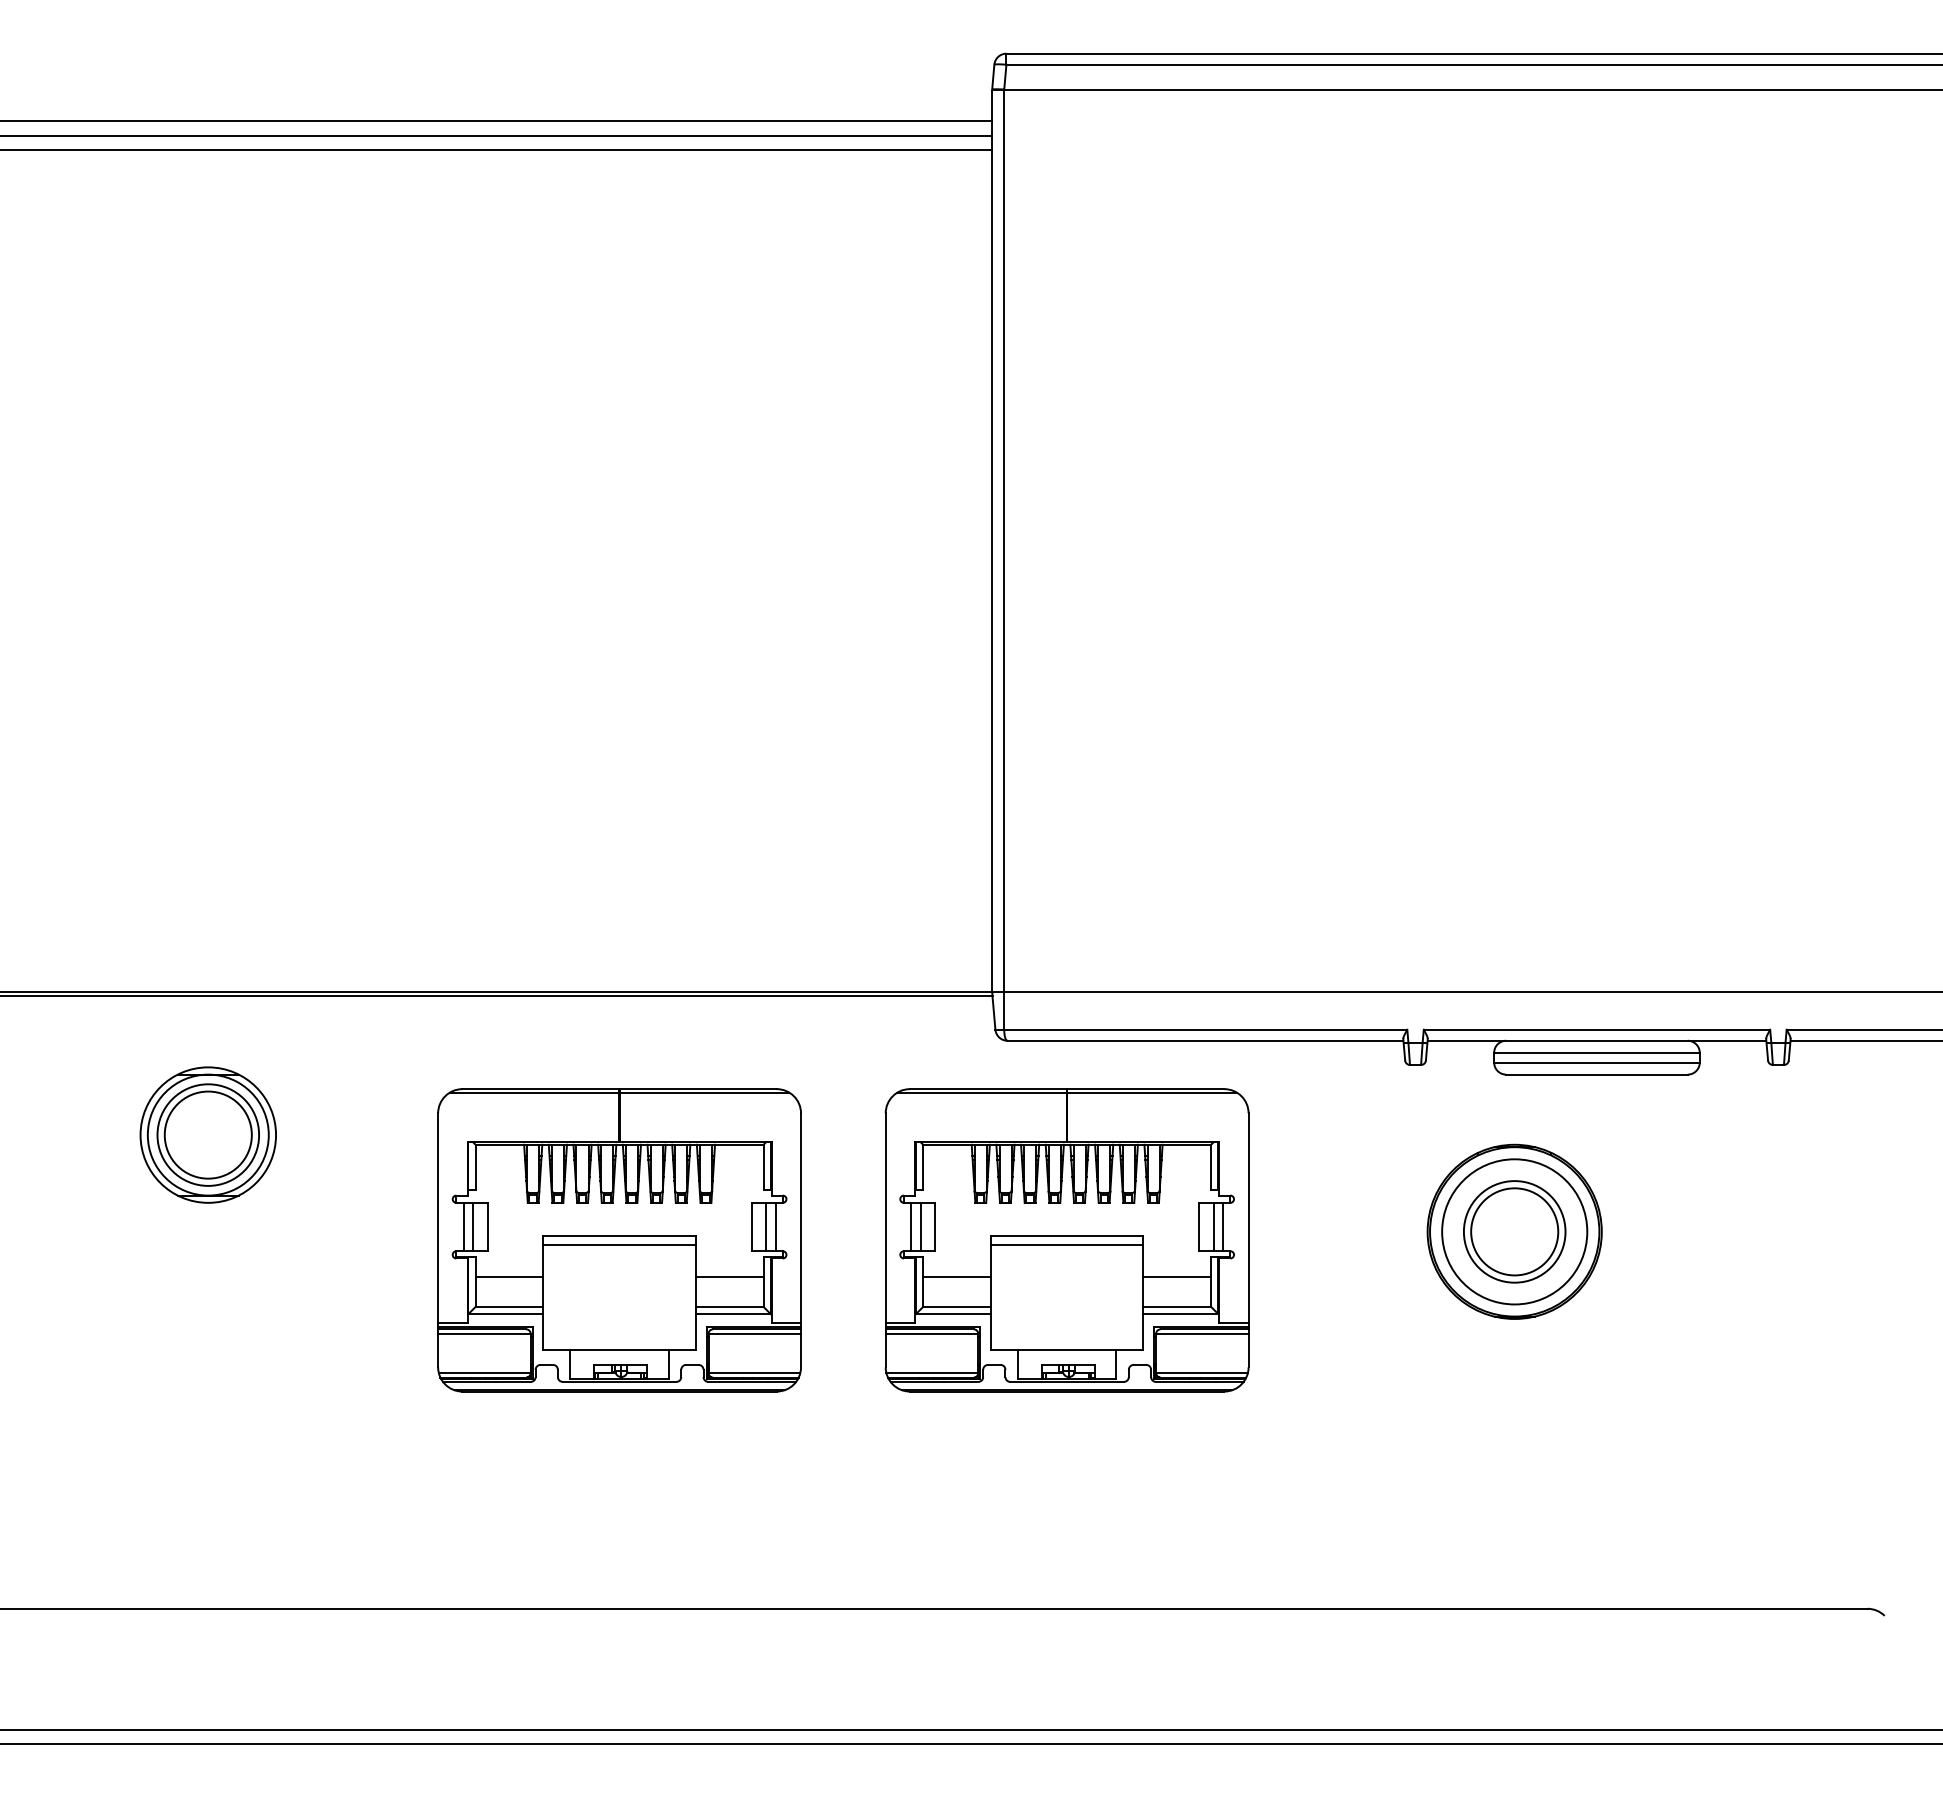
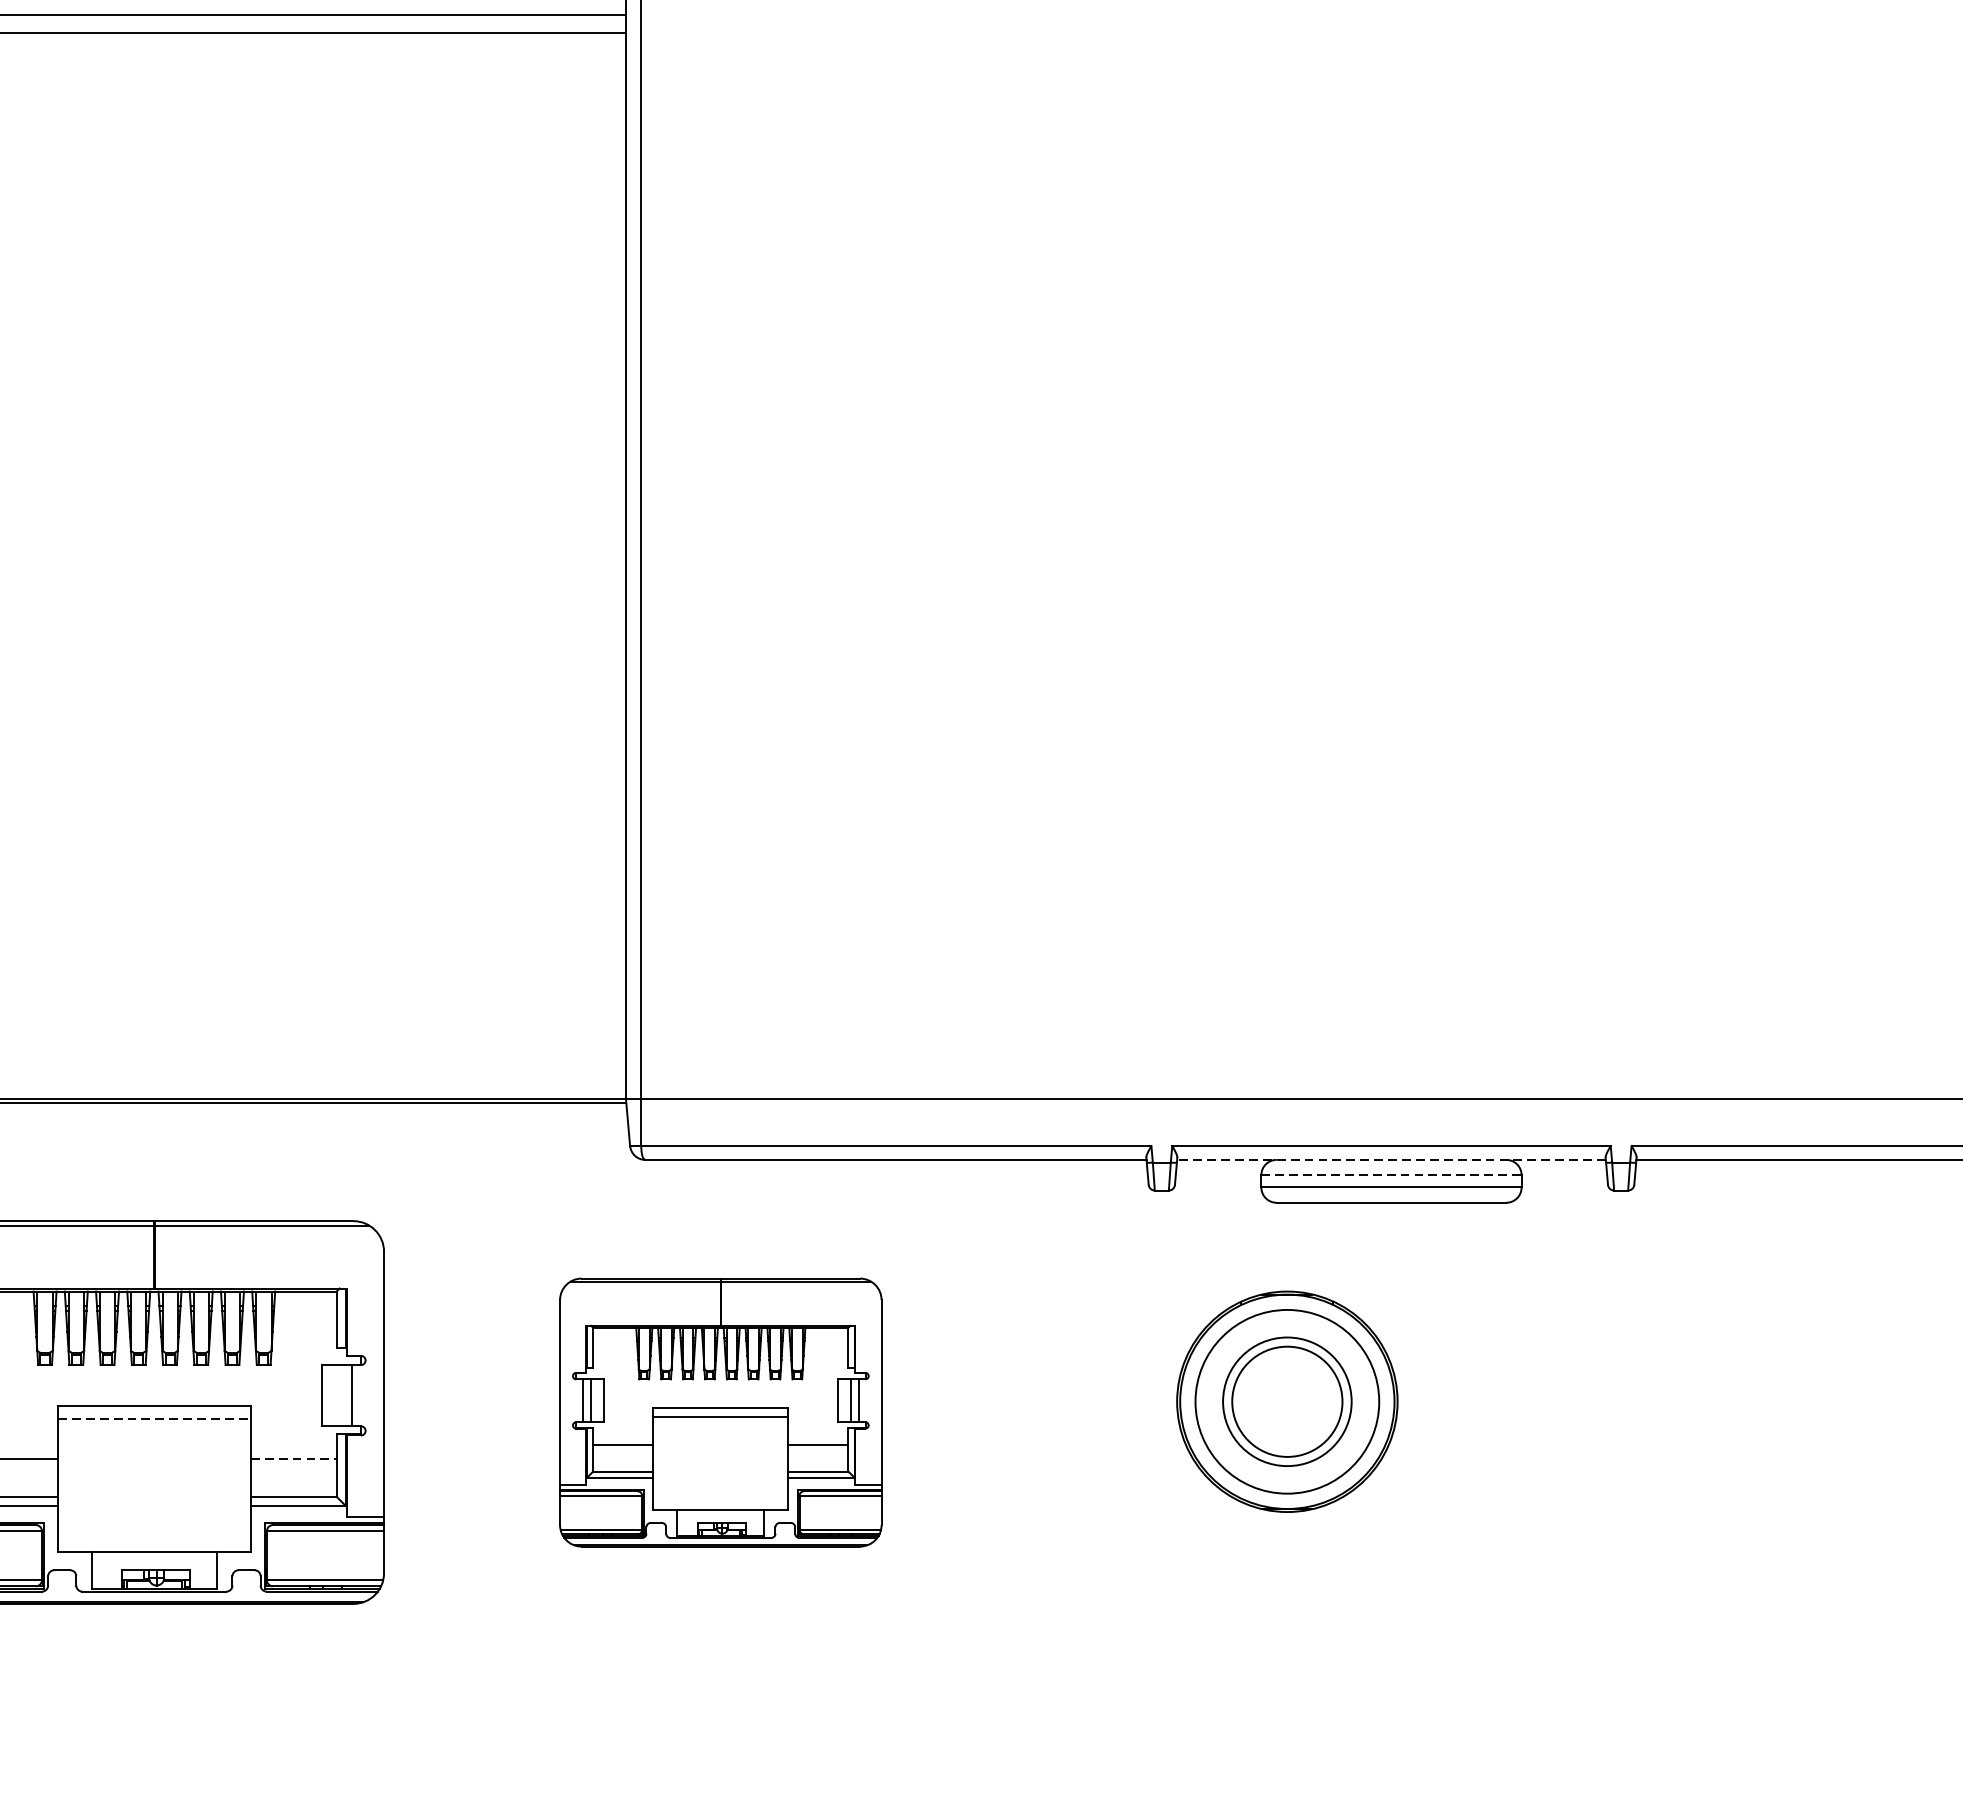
line: (1596, 1040) -> (1390, 1159), solid -> dashed
line: (1596, 1052) -> (1390, 1174), solid -> dashed
line: (766, 1226) -> (340, 1394), removed
part: (1066, 1240) -> (720, 1412), size x0.7
line: (620, 1245) -> (155, 1419), solid -> dashed
line: (729, 1276) -> (293, 1458), solid -> dashed

